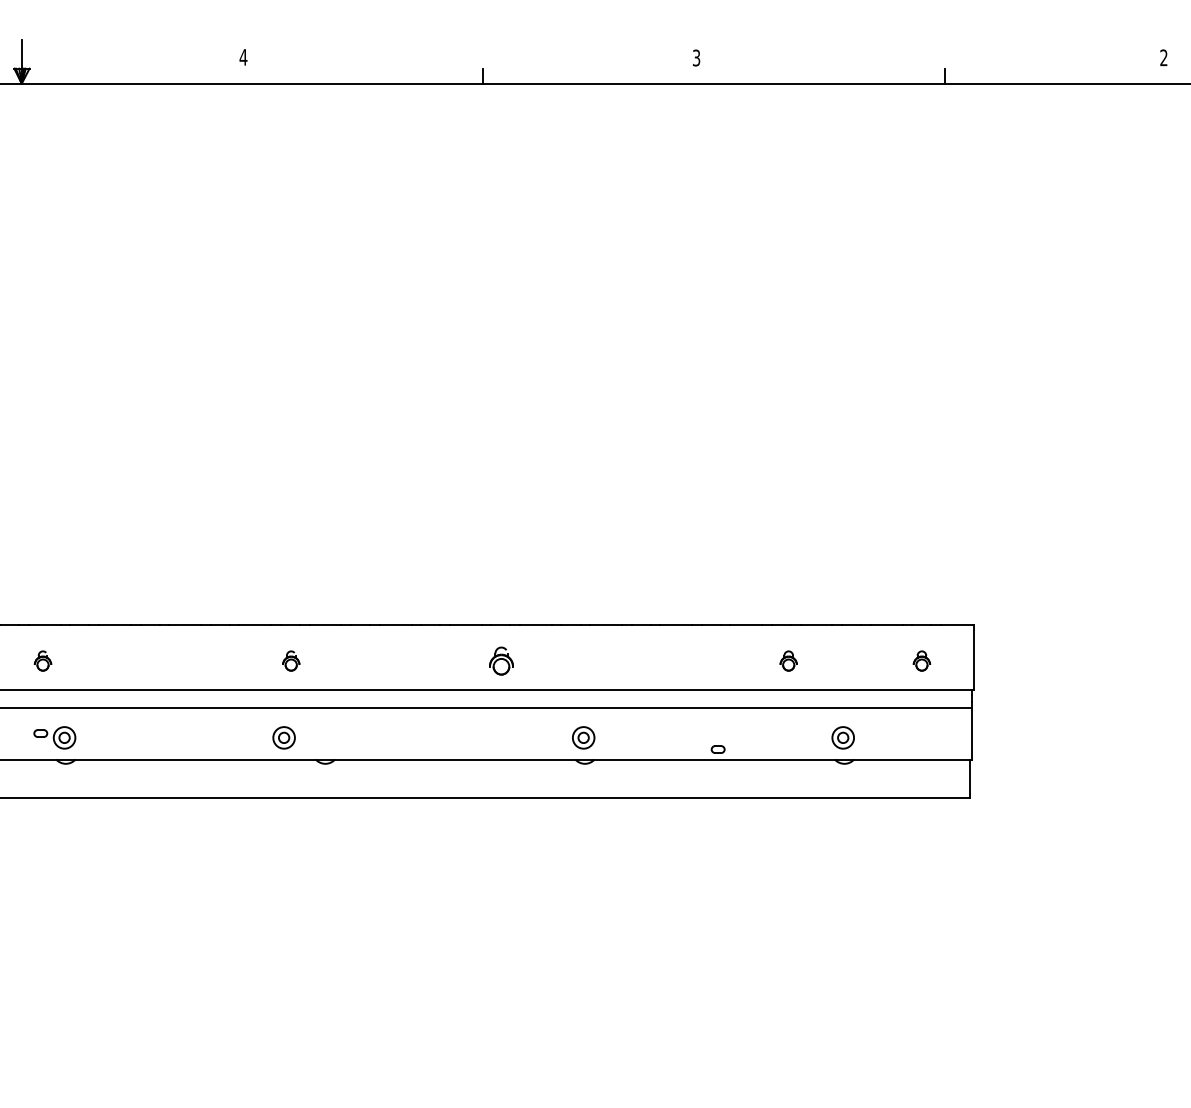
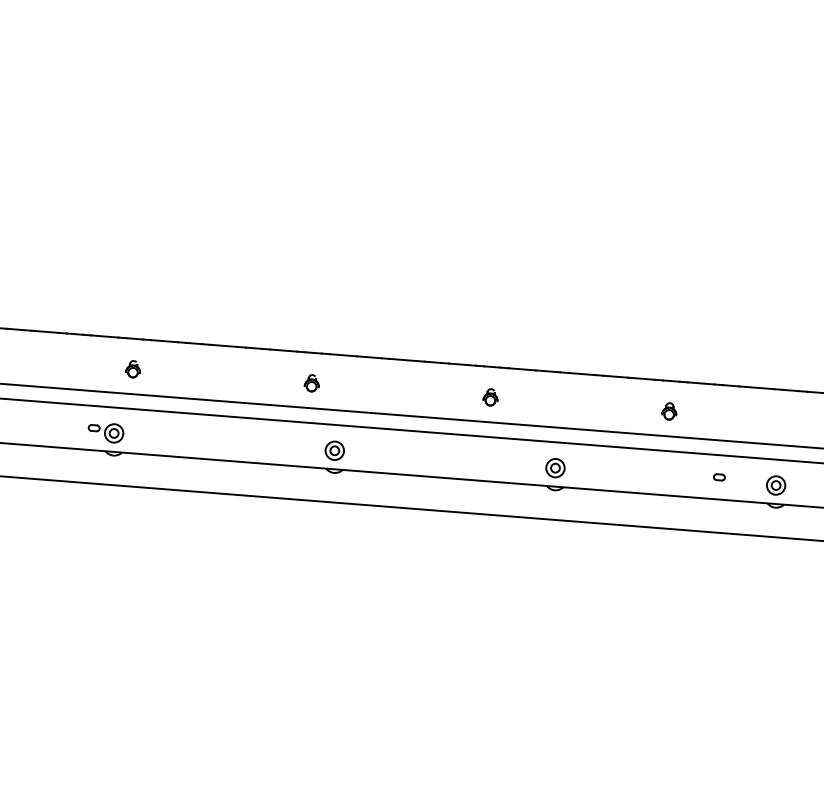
part: (42, 660) -> (132, 368), moved
part: (501, 660) -> (490, 396), size x0.71
part: (788, 660) -> (669, 410), moved
part: (283, 737) -> (334, 450), moved
part: (717, 749) -> (718, 477), moved

